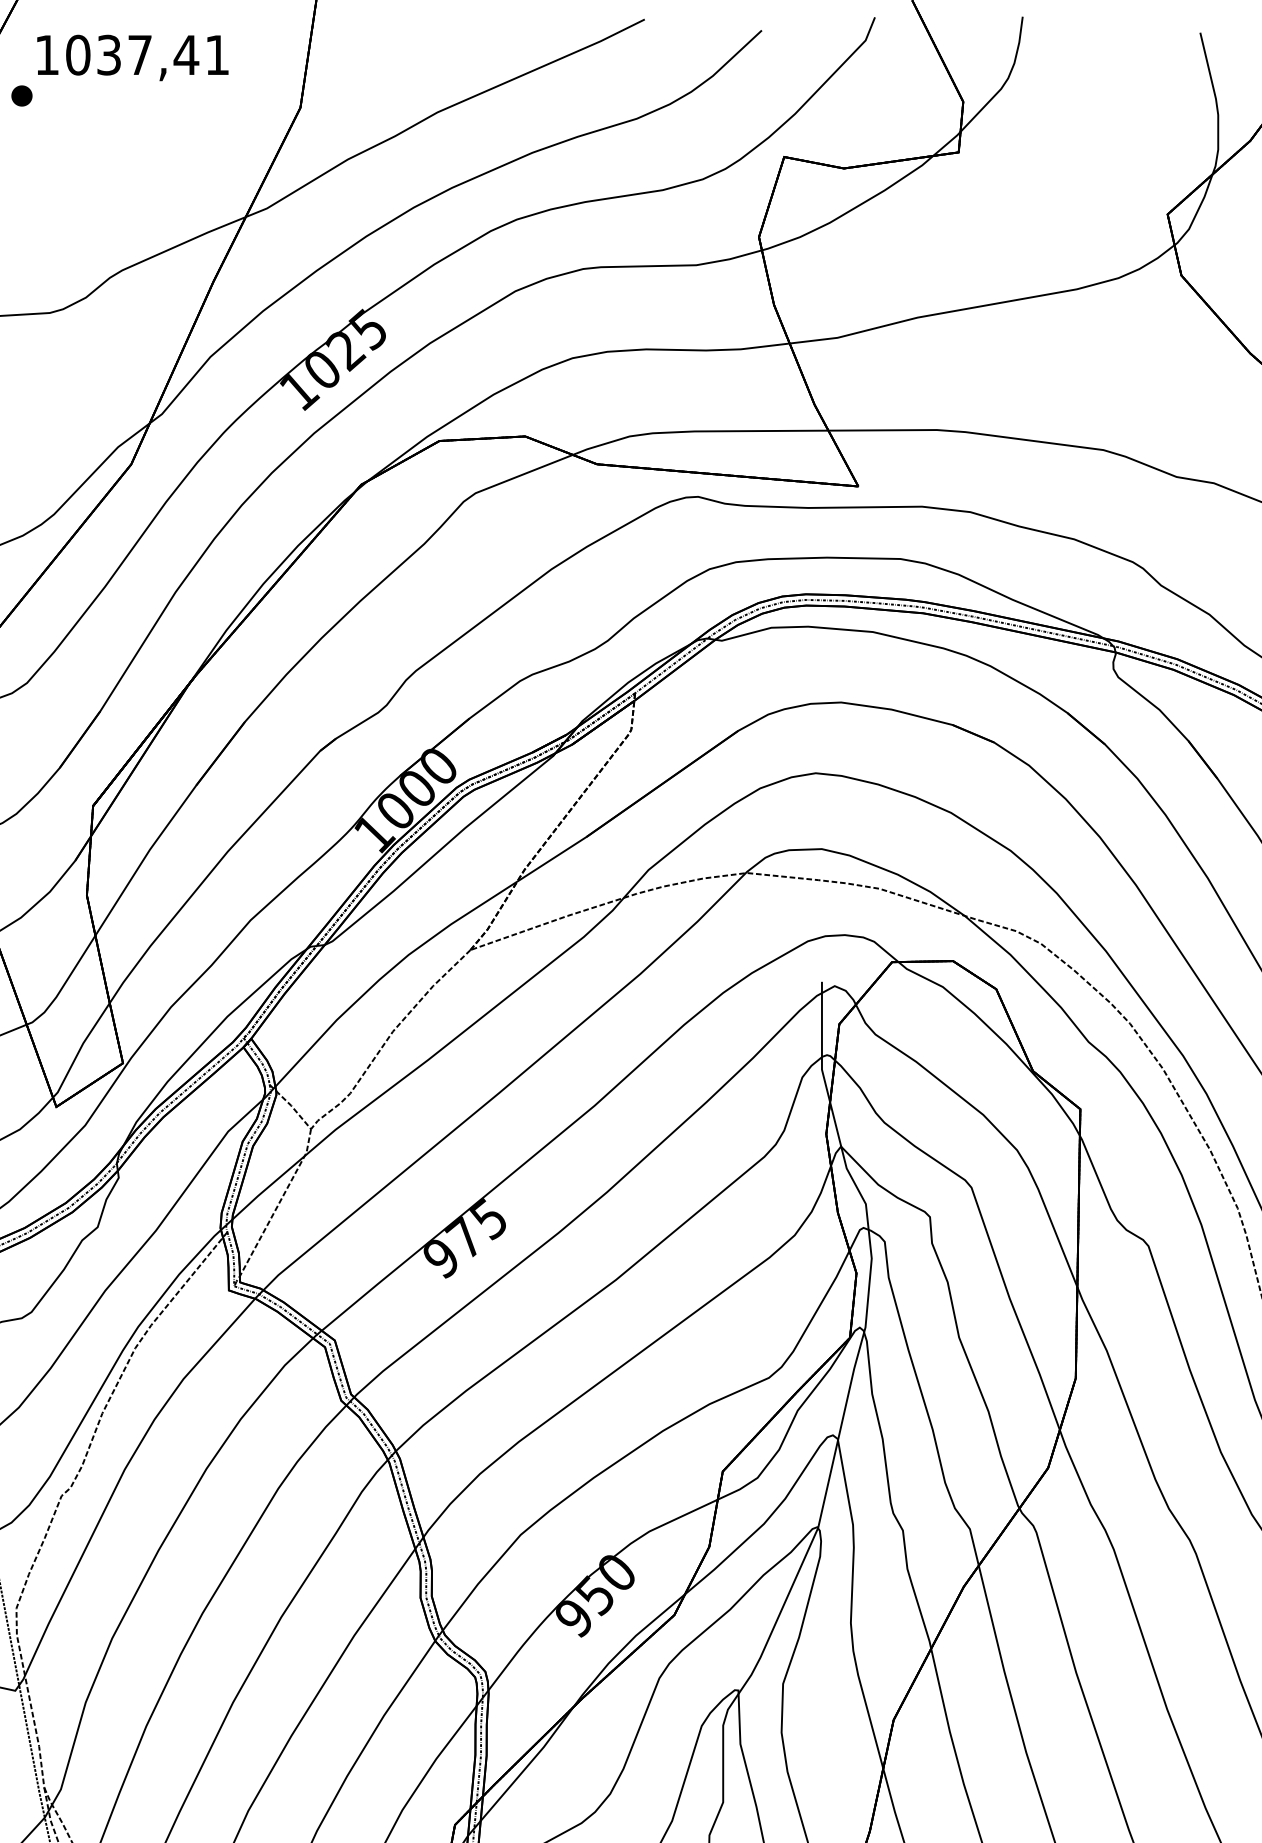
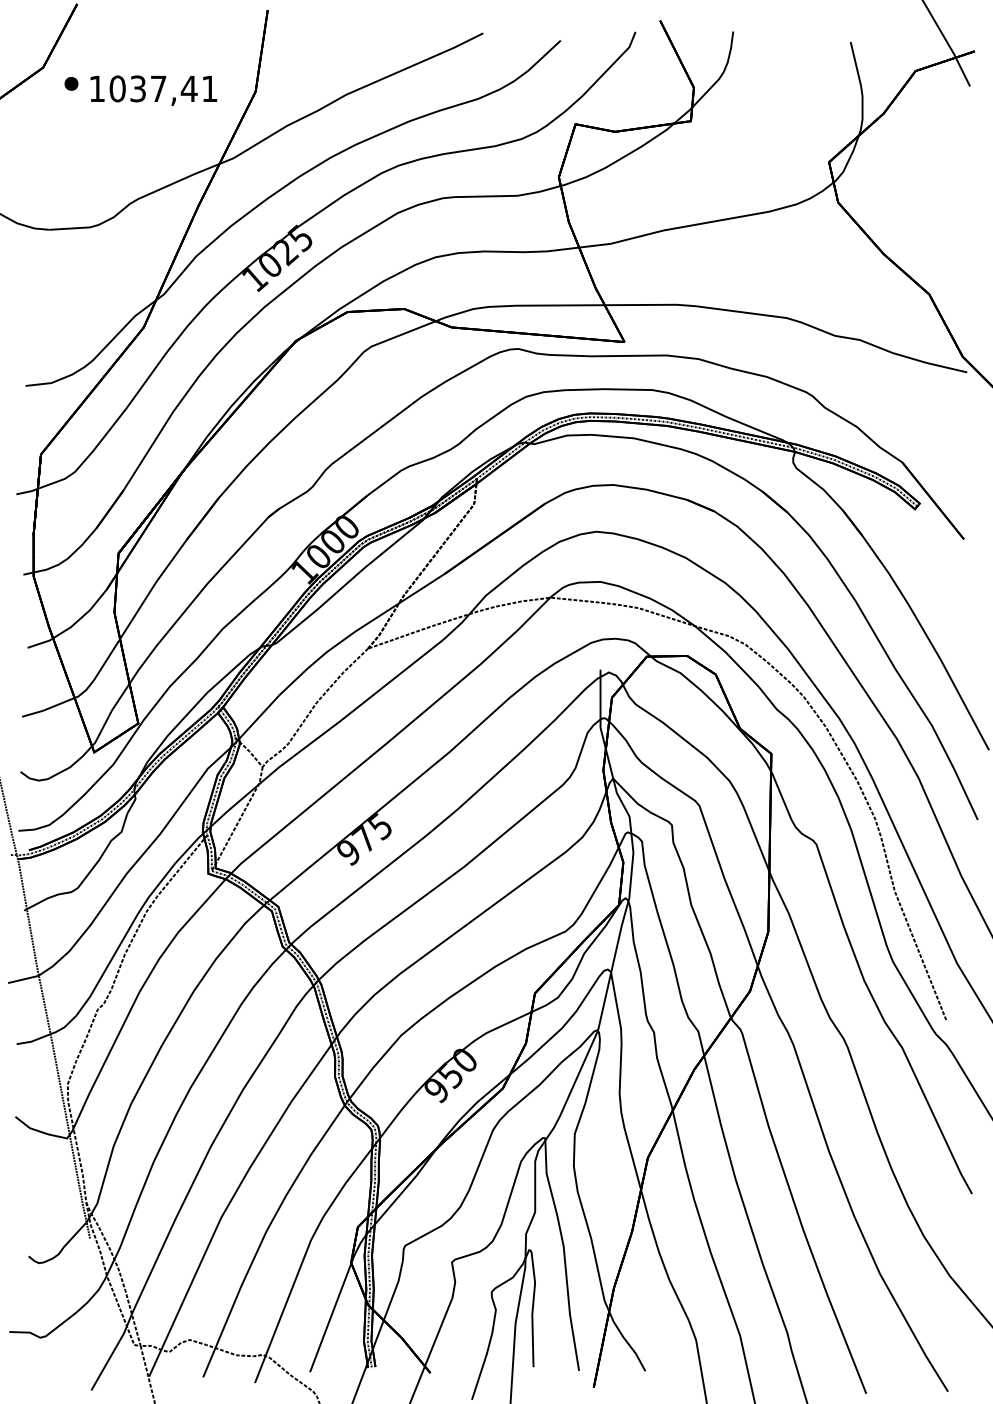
text: (132, 57) -> (153, 90), moved

